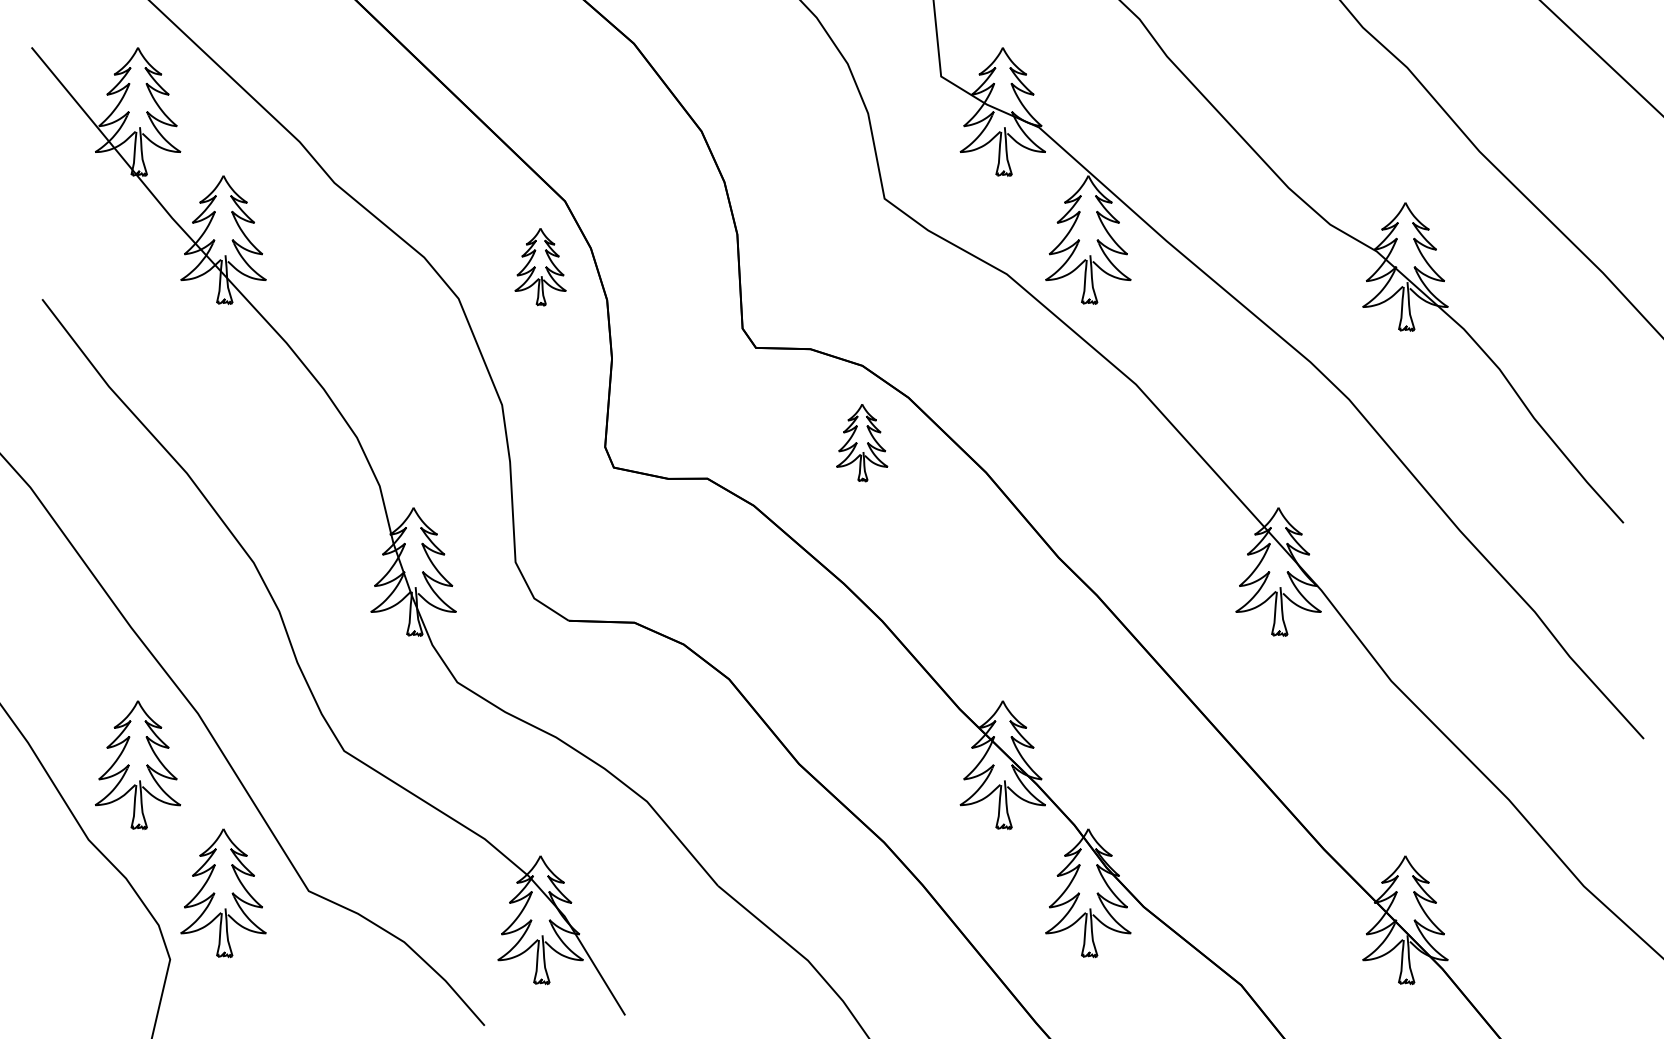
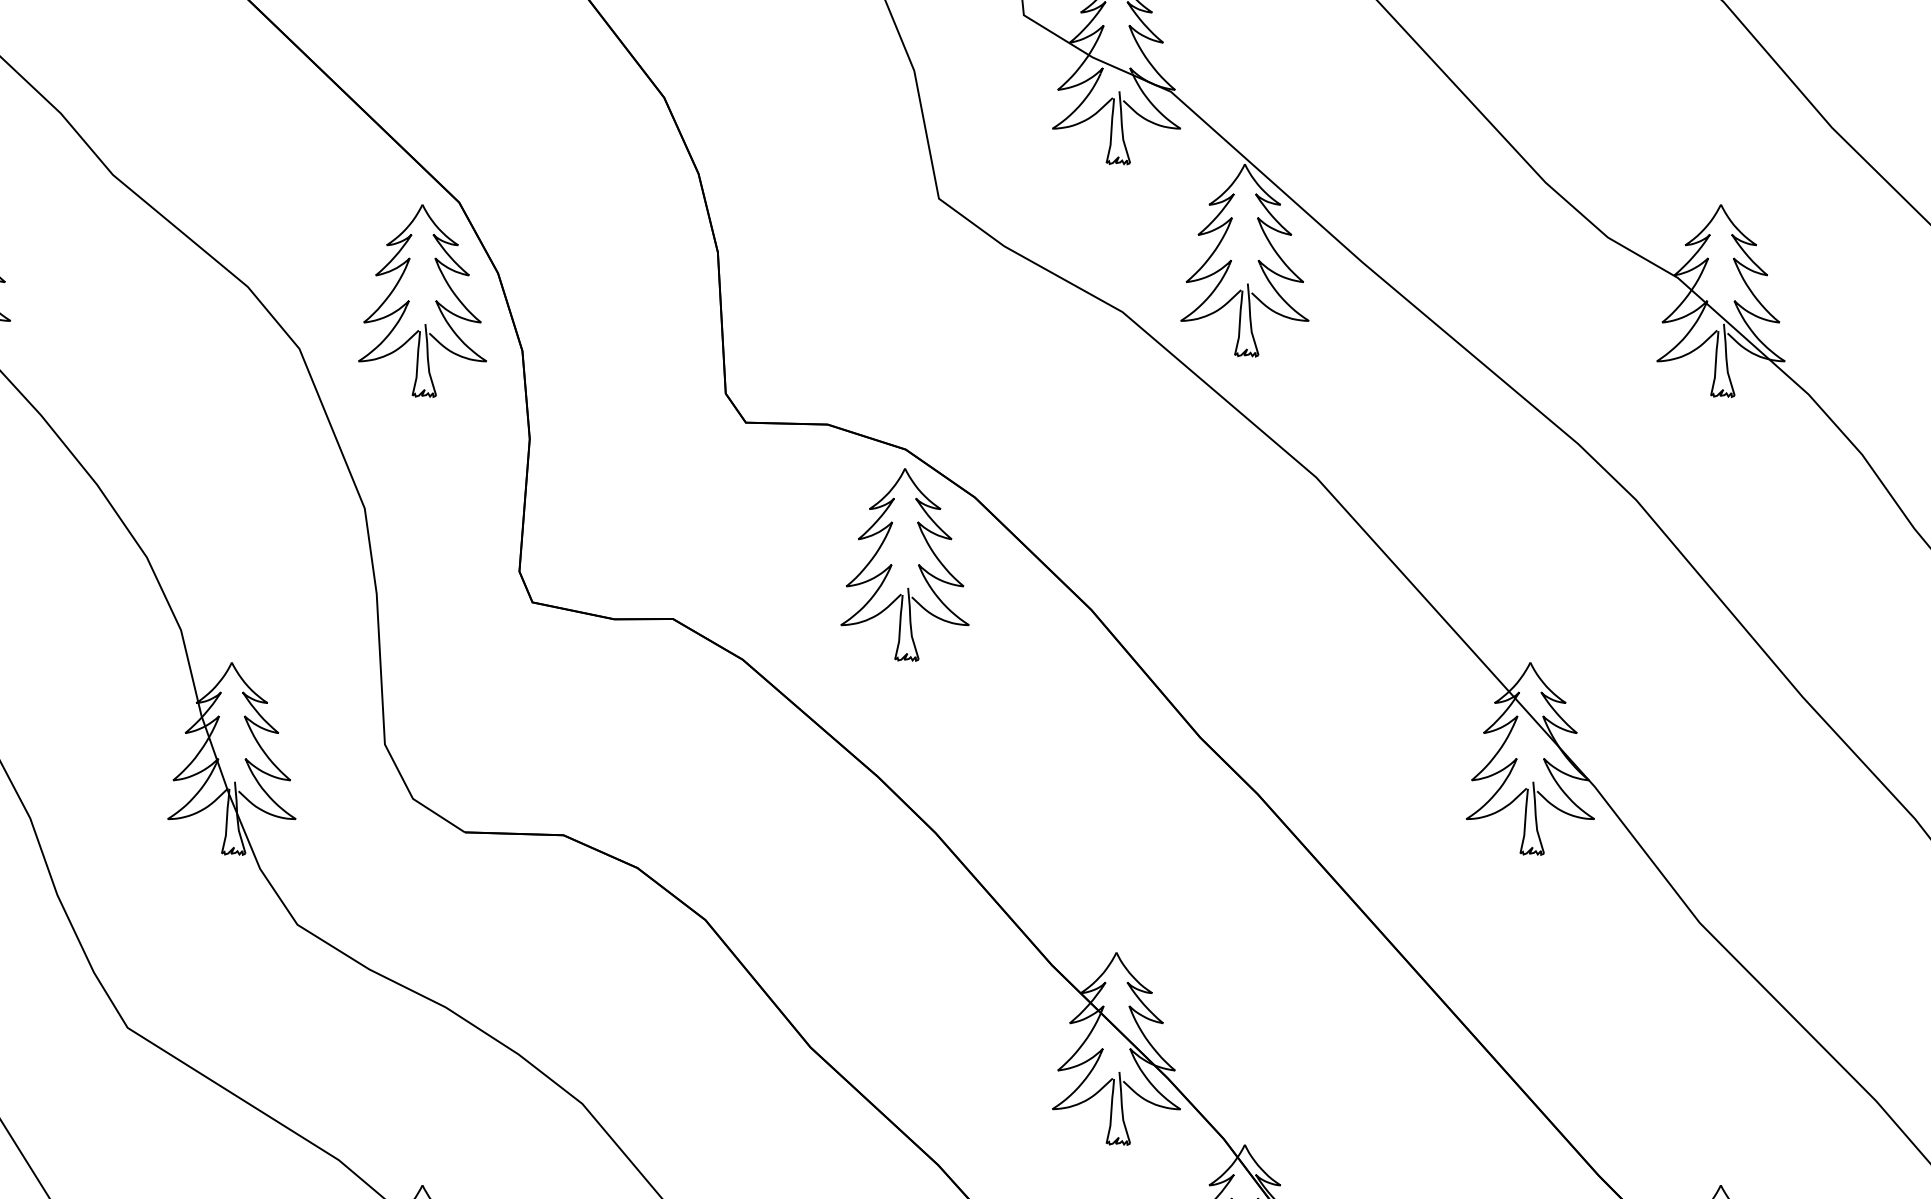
part: (540, 266) -> (422, 300), size x1.67
part: (862, 442) -> (905, 564), size x1.67

